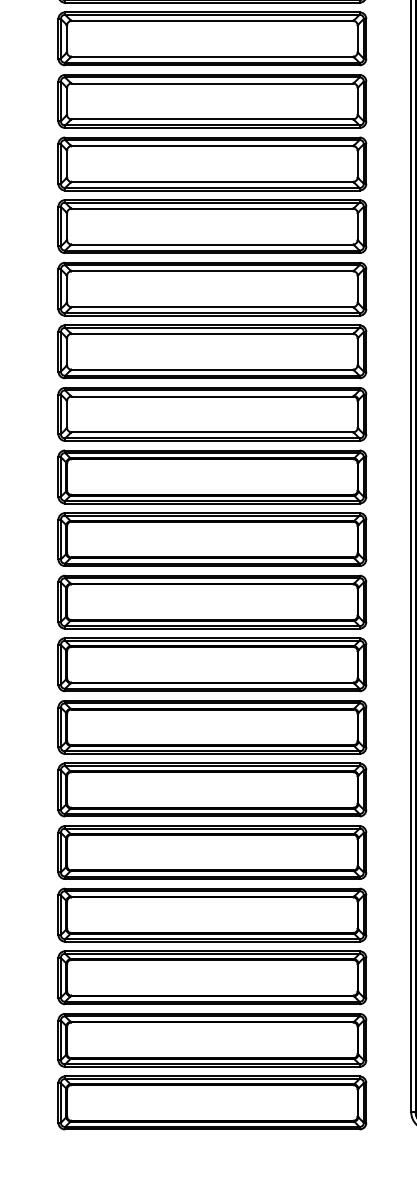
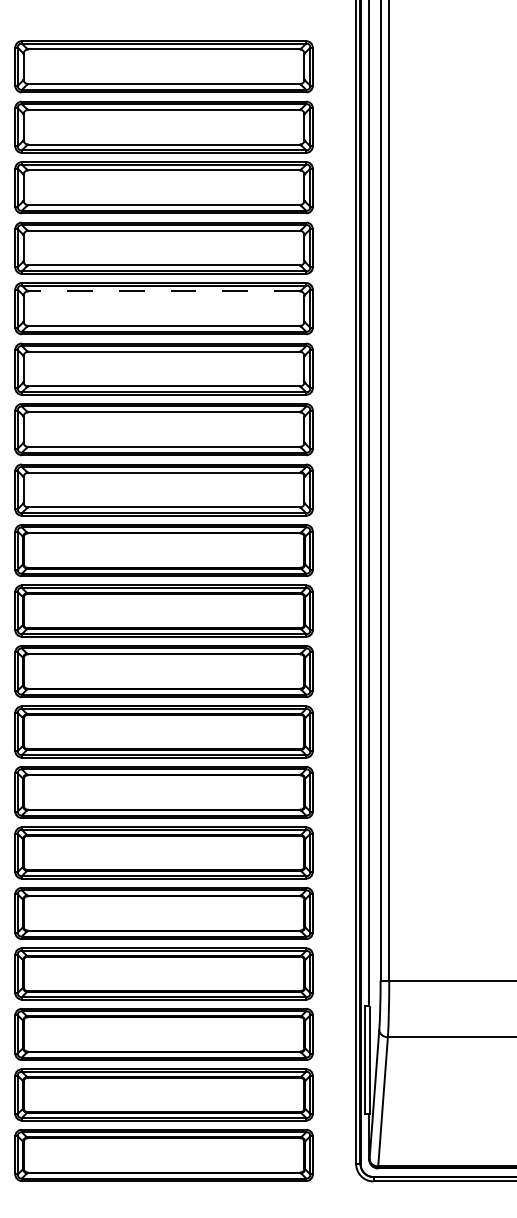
line: (211, 208) -> (163, 291), solid -> dashed

